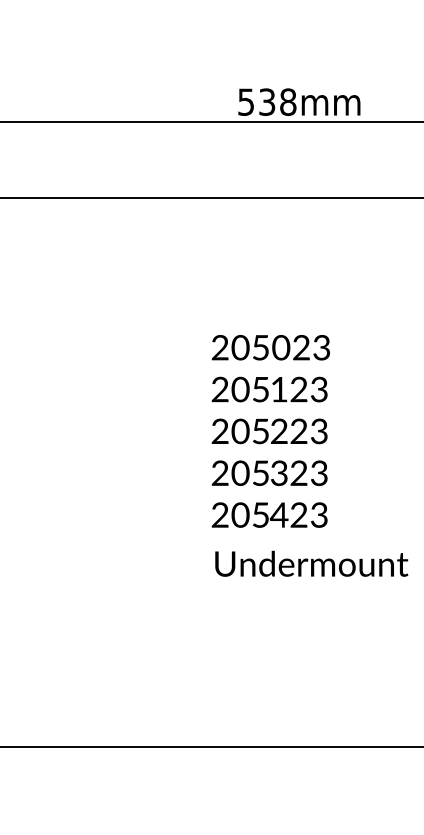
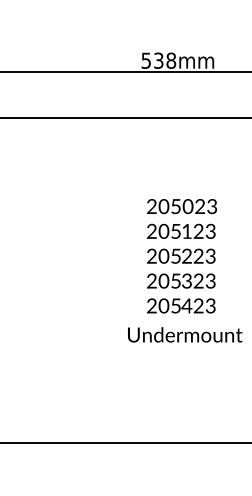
text: (270, 431) -> (181, 256), moved

